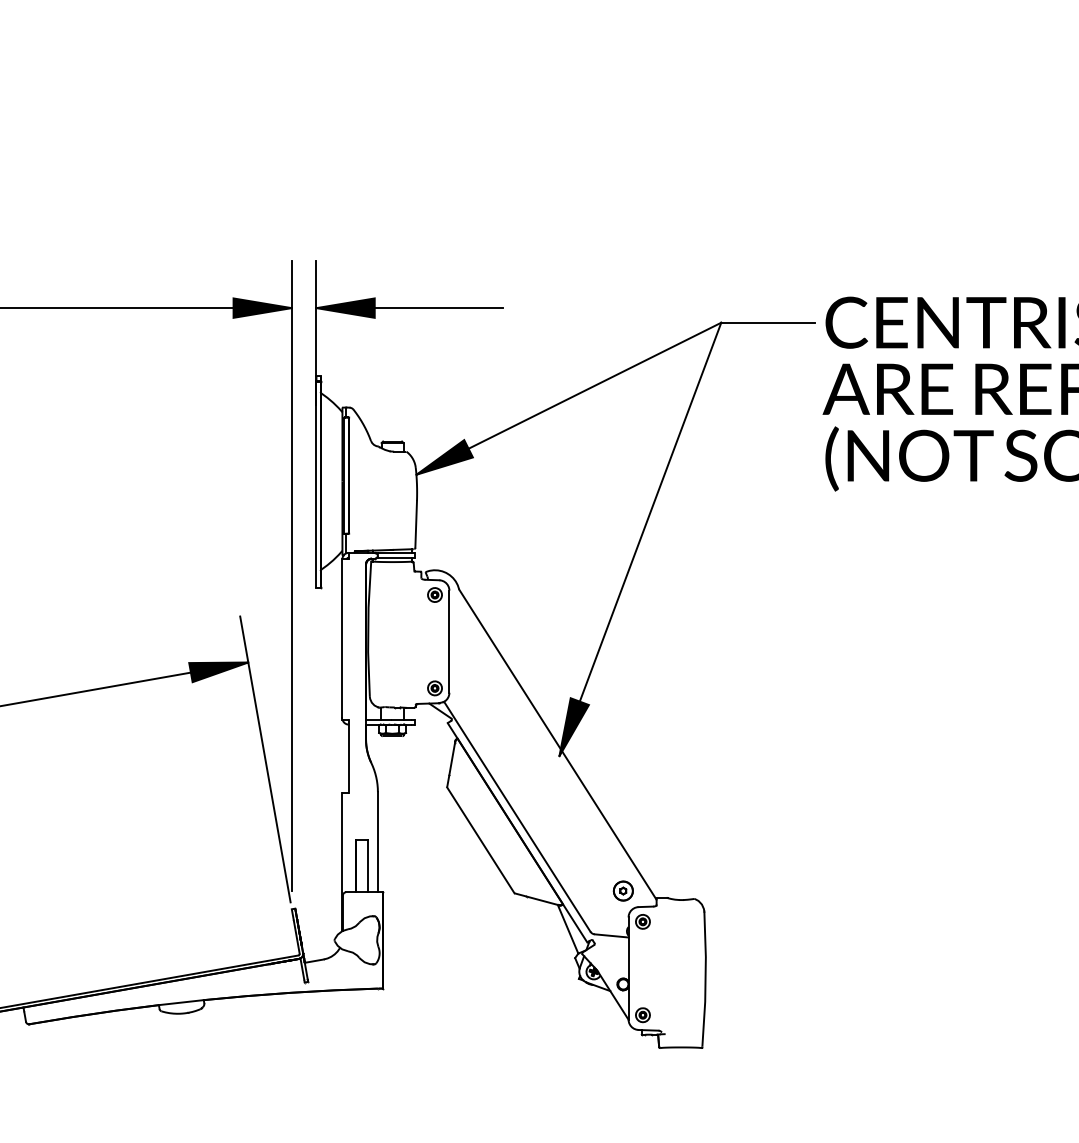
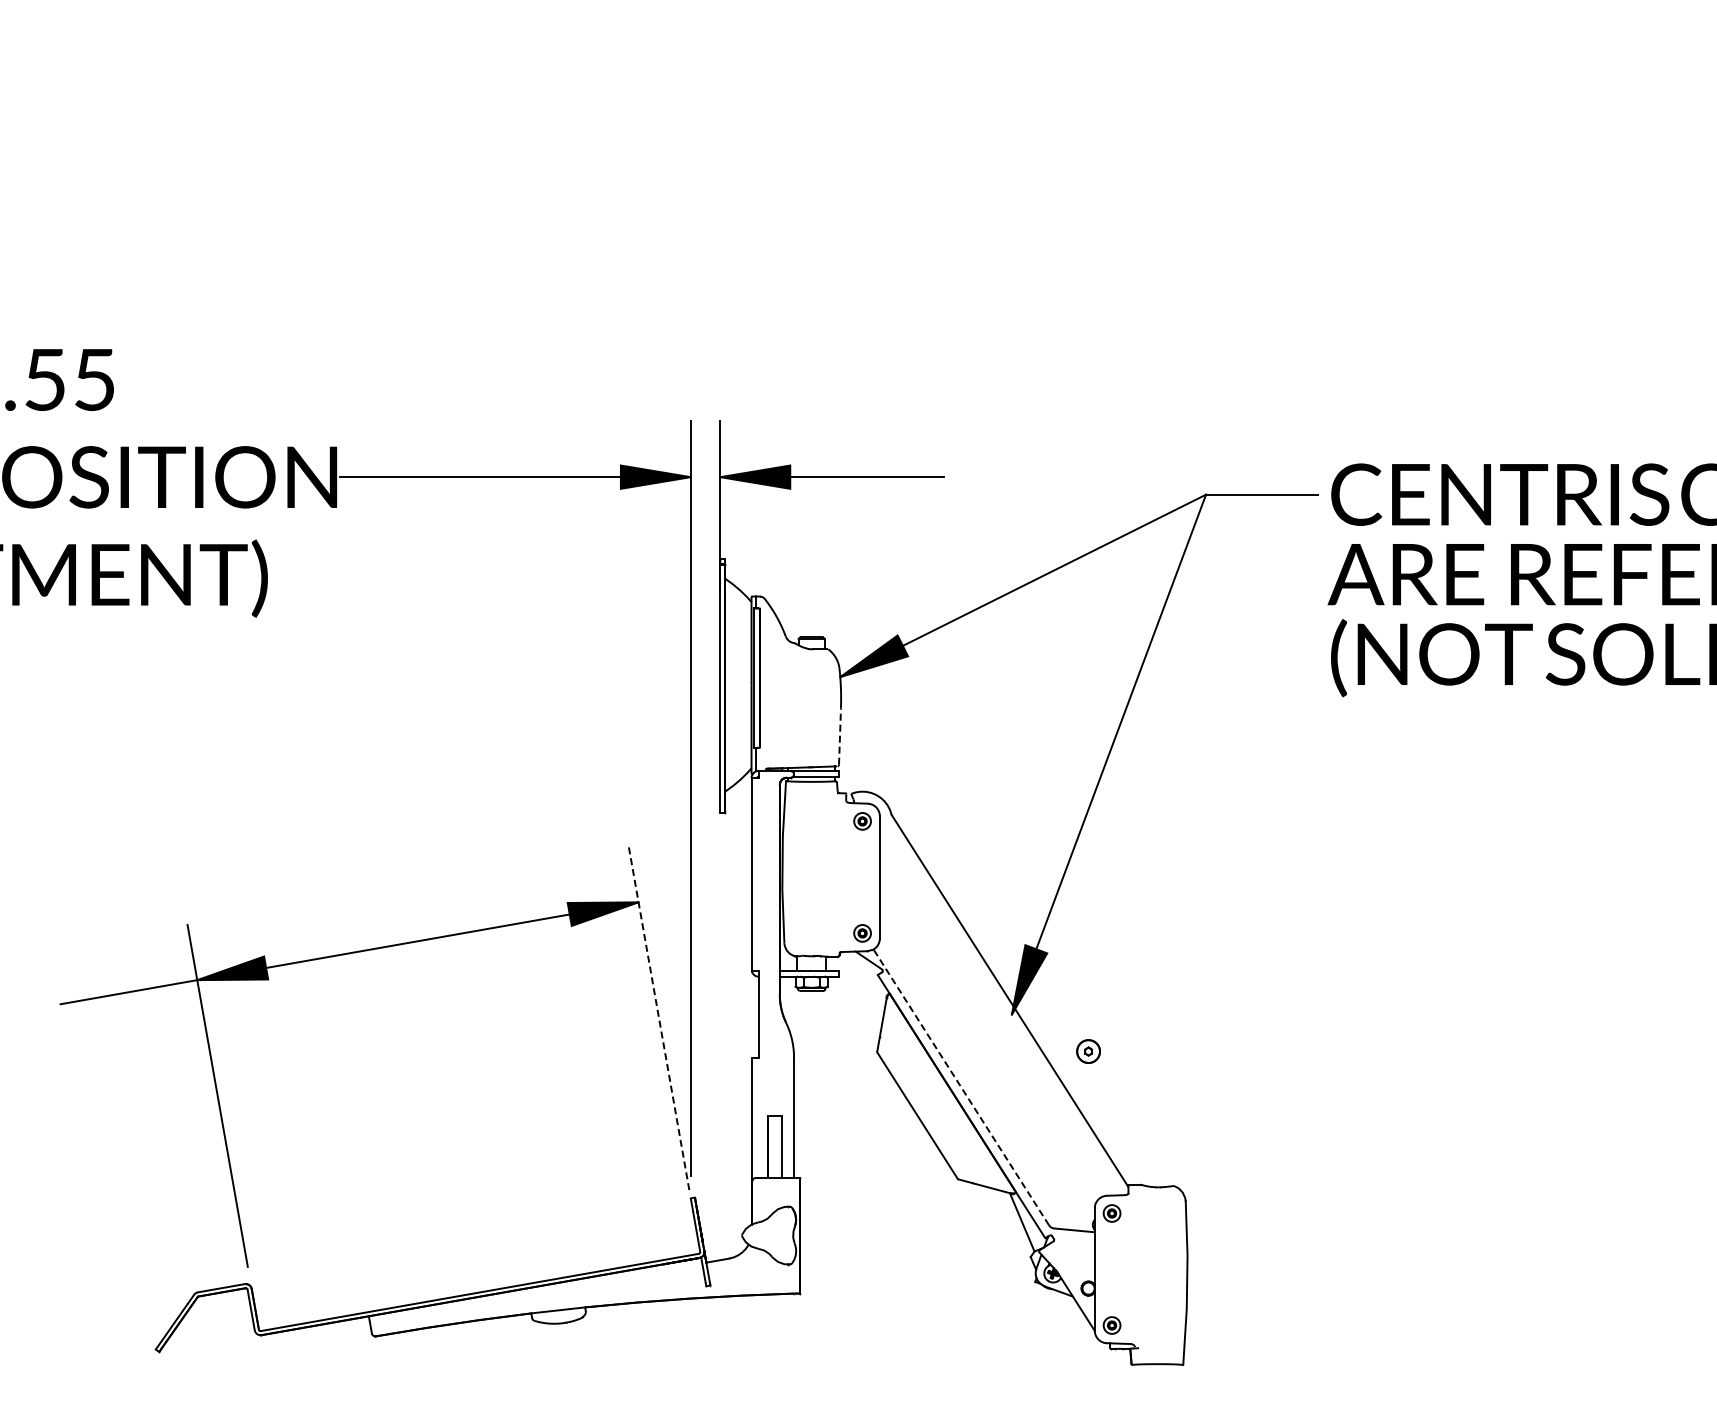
line: (416, 524) -> (840, 736), solid -> dashed
line: (265, 759) -> (659, 1018), solid -> dashed
line: (517, 816) -> (961, 1086), solid -> dashed
part: (623, 891) -> (1088, 1051), moved

